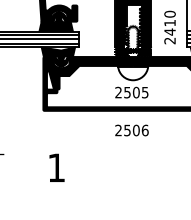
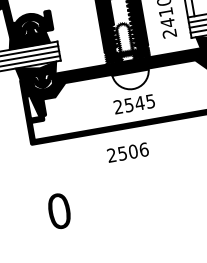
text: (135, 92) -> (138, 103), 2505 -> 2545
text: (131, 130) -> (127, 152), moved
text: (56, 167) -> (59, 210), 1 -> 0

